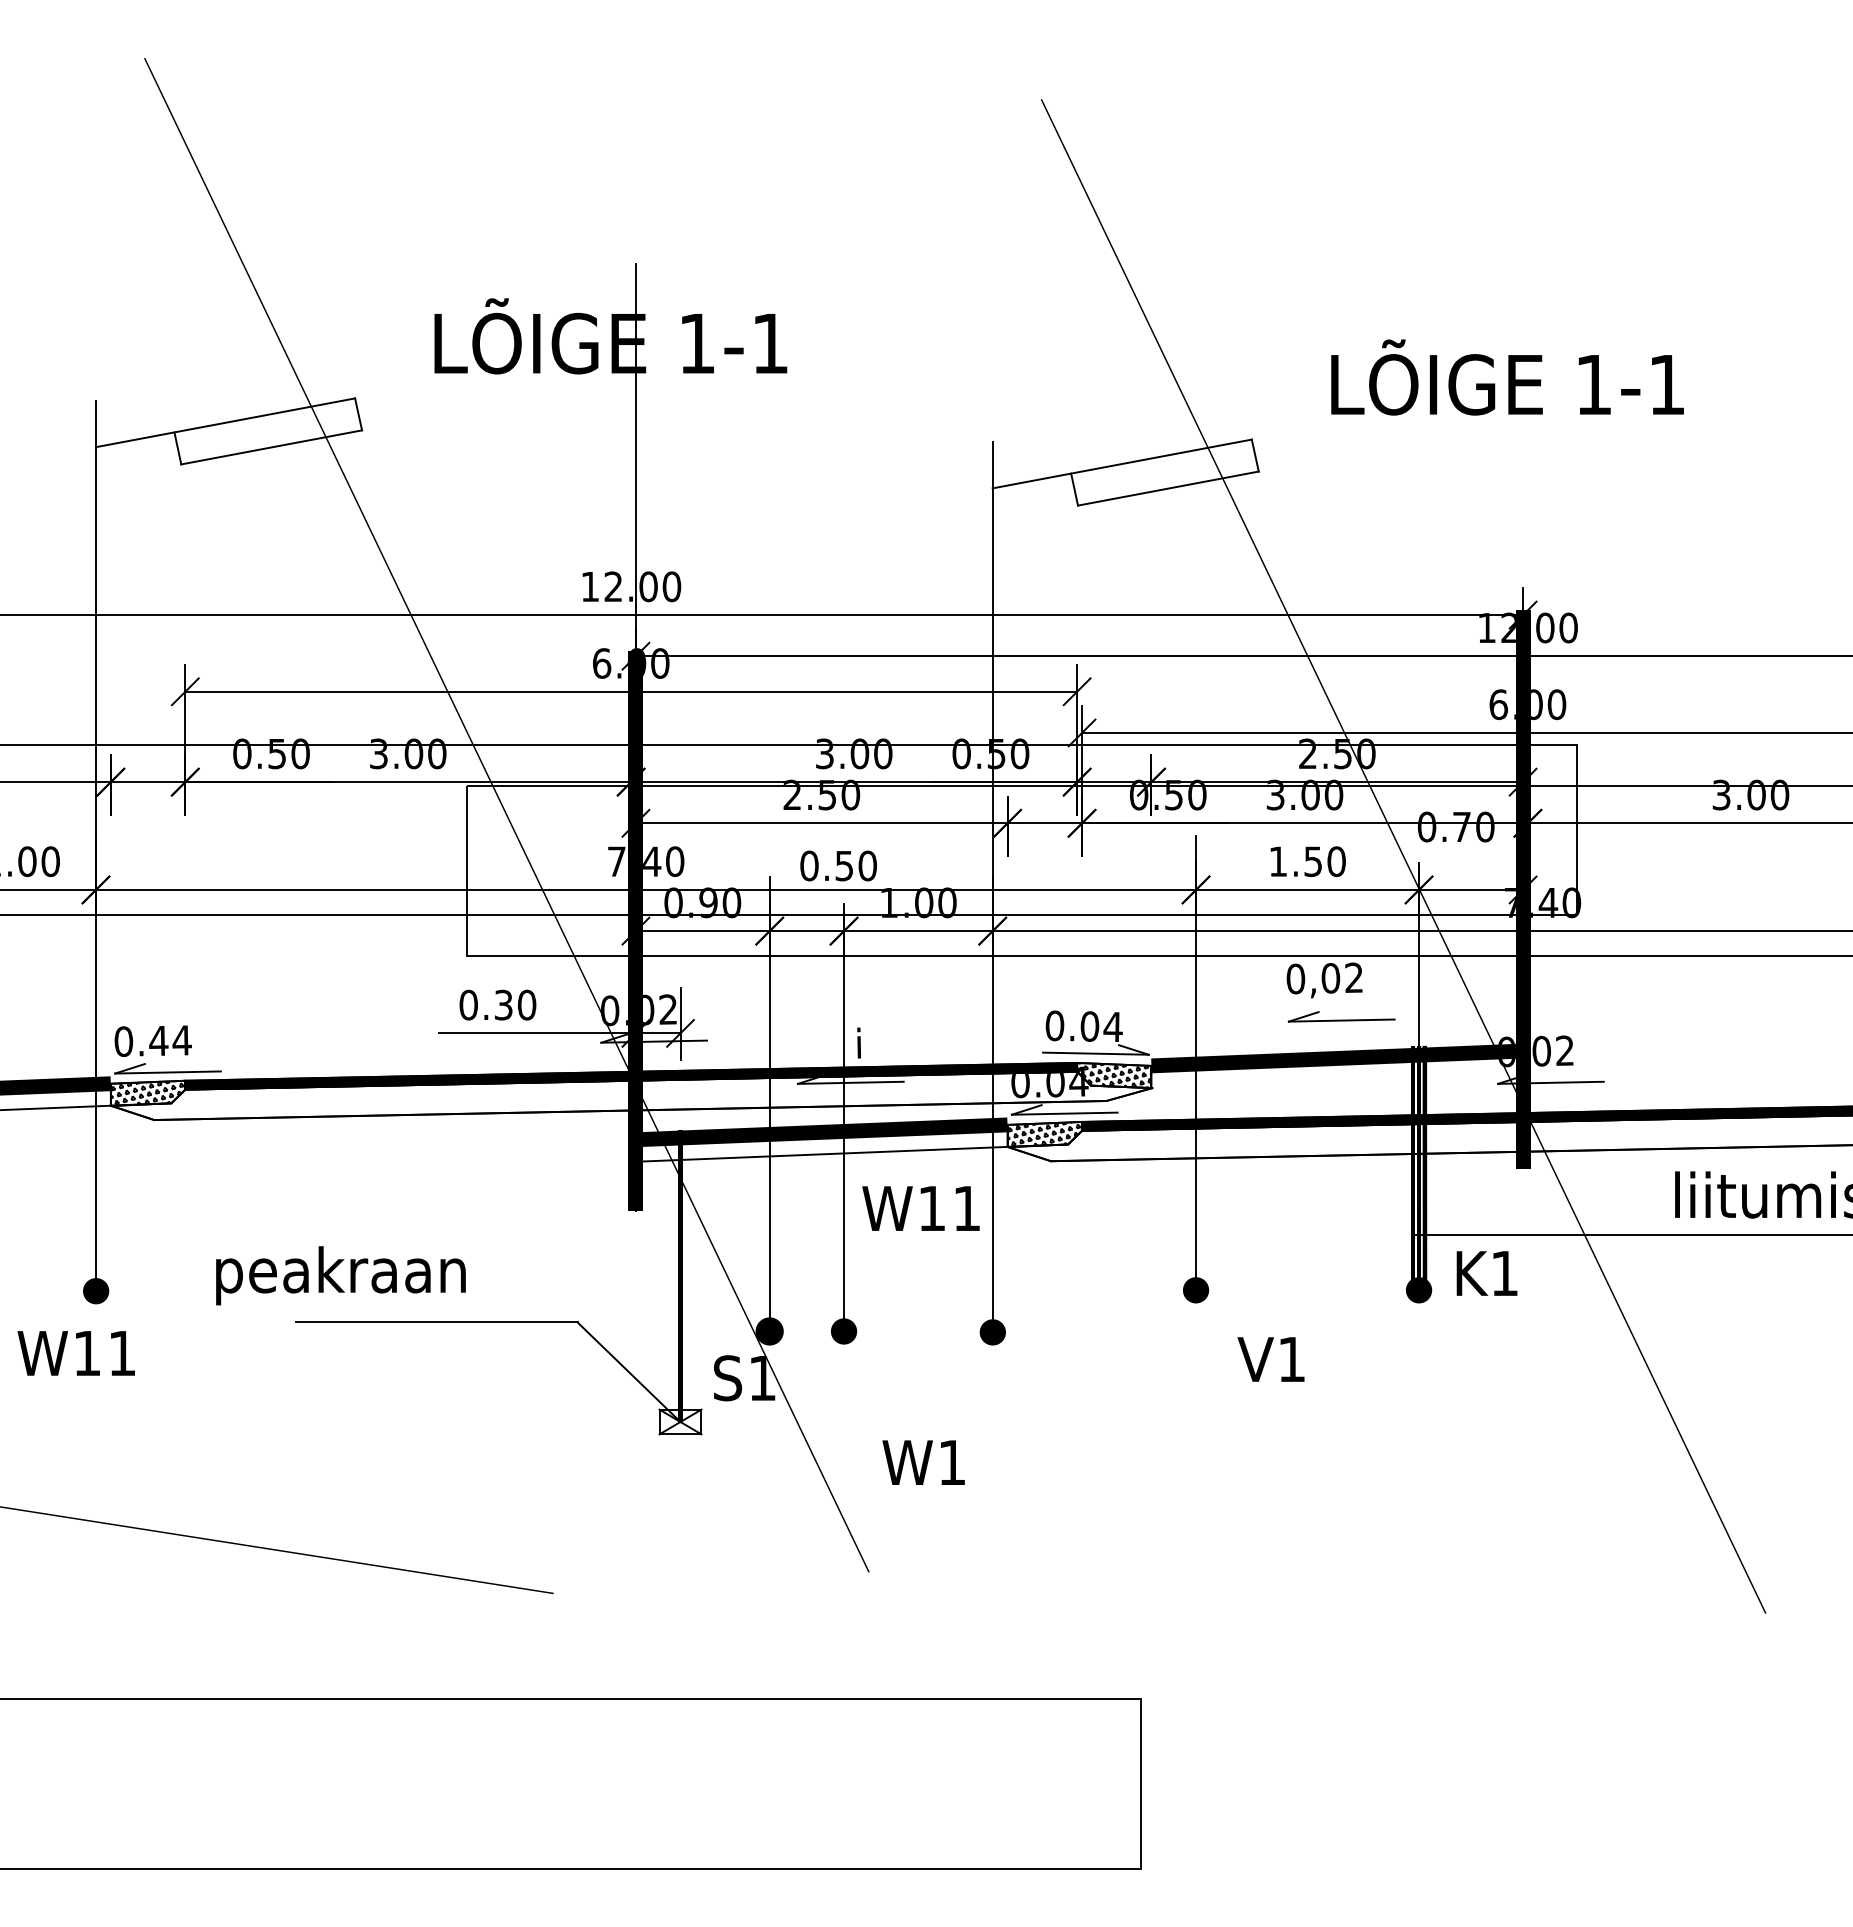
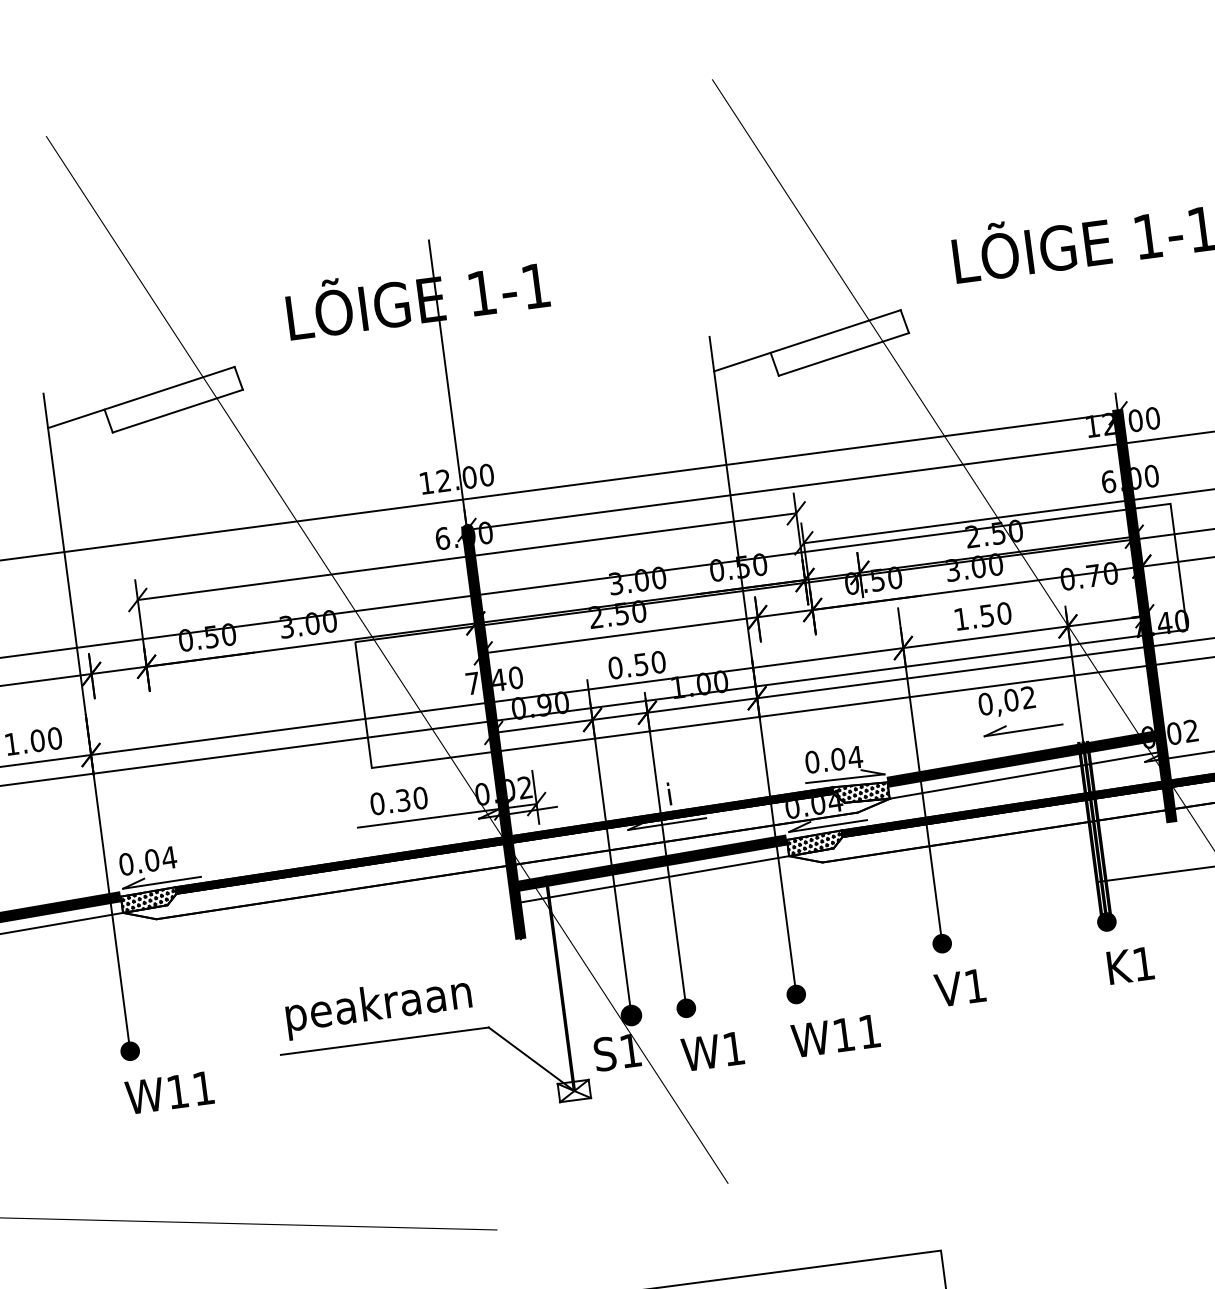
text: (158, 1040) -> (151, 860), 0.44 -> 0.04
line: (1336, 1080) -> (1025, 775), added
text: (920, 1208) -> (835, 1036), moved
text: (1486, 1273) -> (1130, 965), moved
text: (340, 1275) -> (378, 1006), moved
text: (75, 1353) -> (169, 1092), moved
text: (1270, 1359) -> (959, 988), moved
text: (923, 1462) -> (712, 1051), moved

